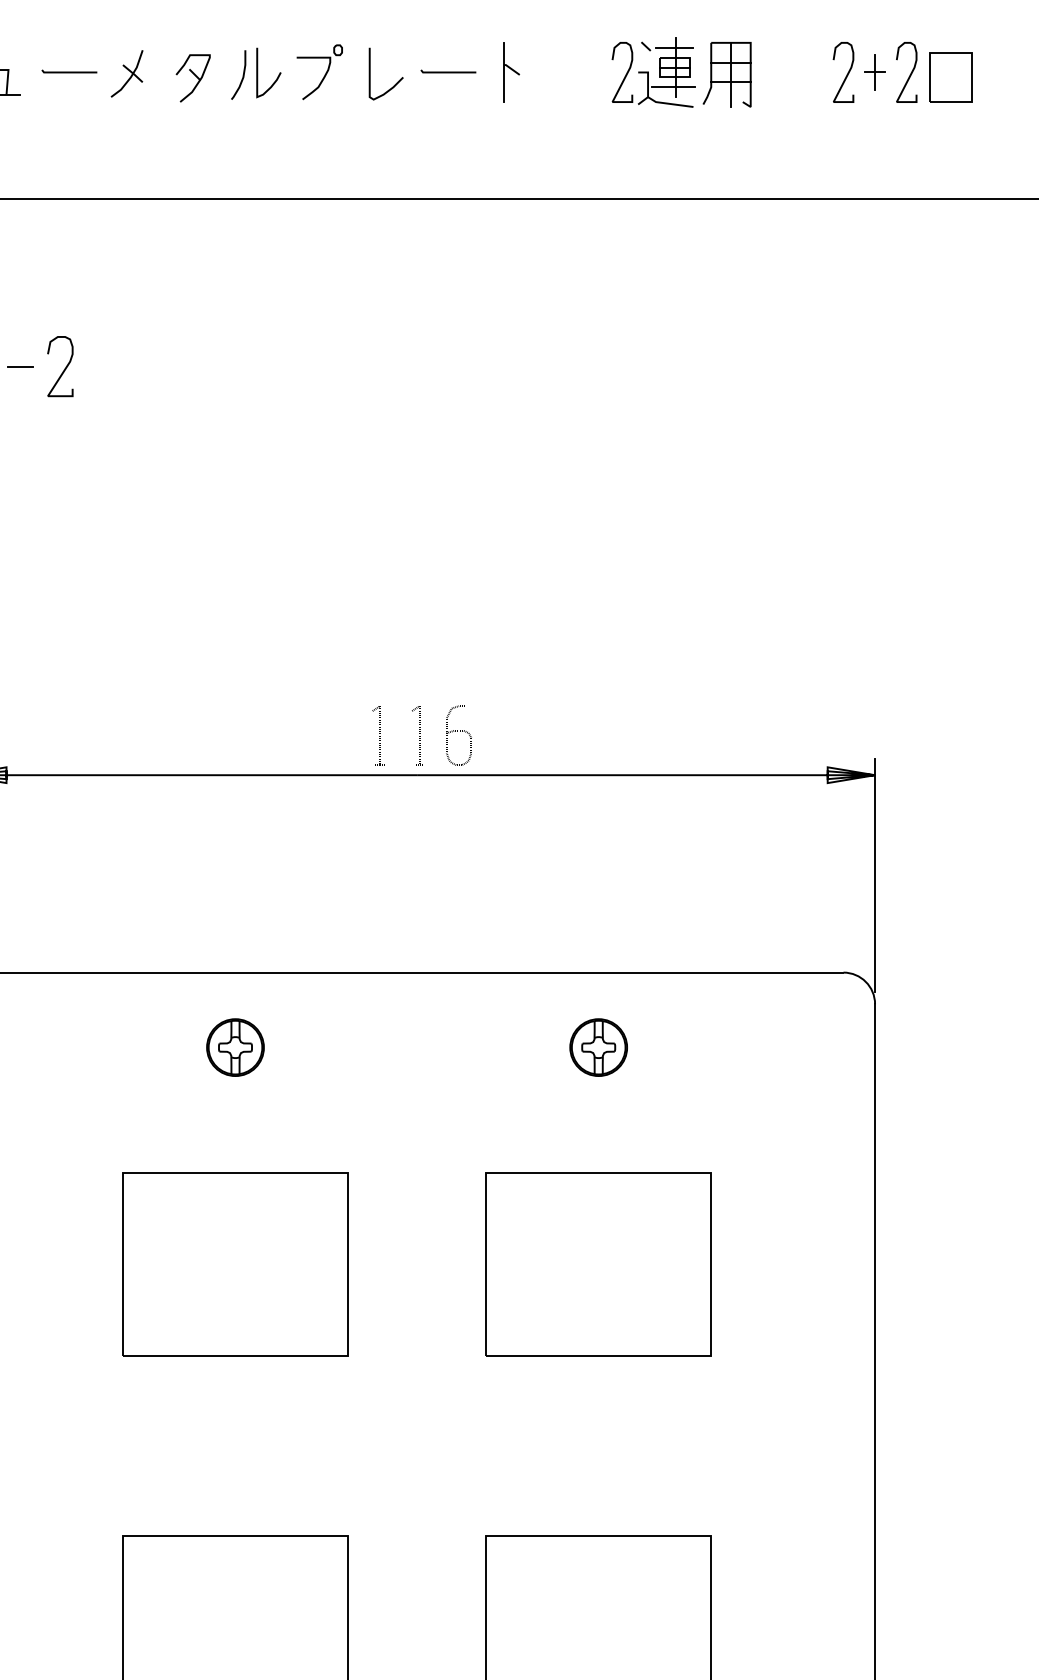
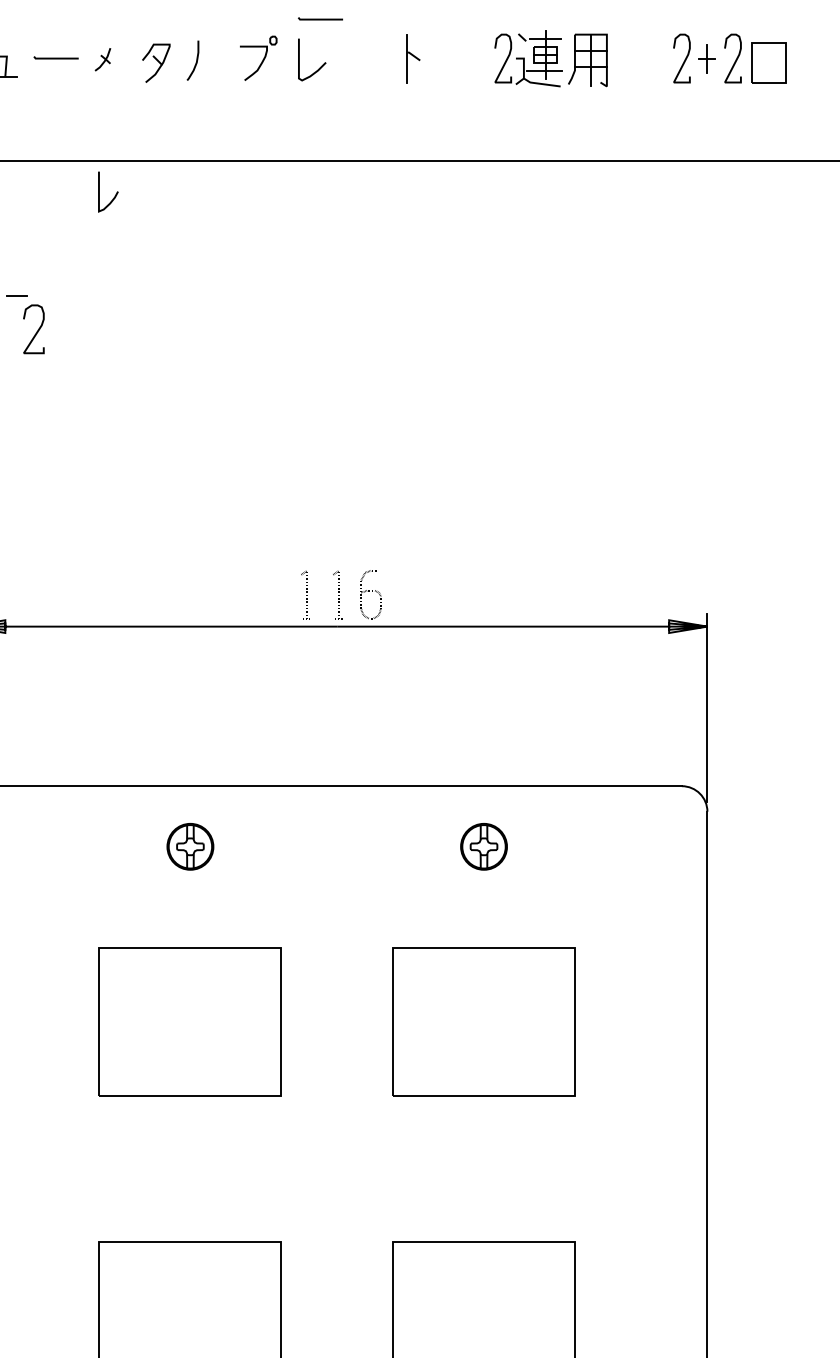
line: (448, 71) -> (320, 18), moved
part: (126, 73) -> (102, 59), size x0.6
curve: (277, 76) -> (115, 194), moved
curve: (63, 369) -> (36, 331), moved

